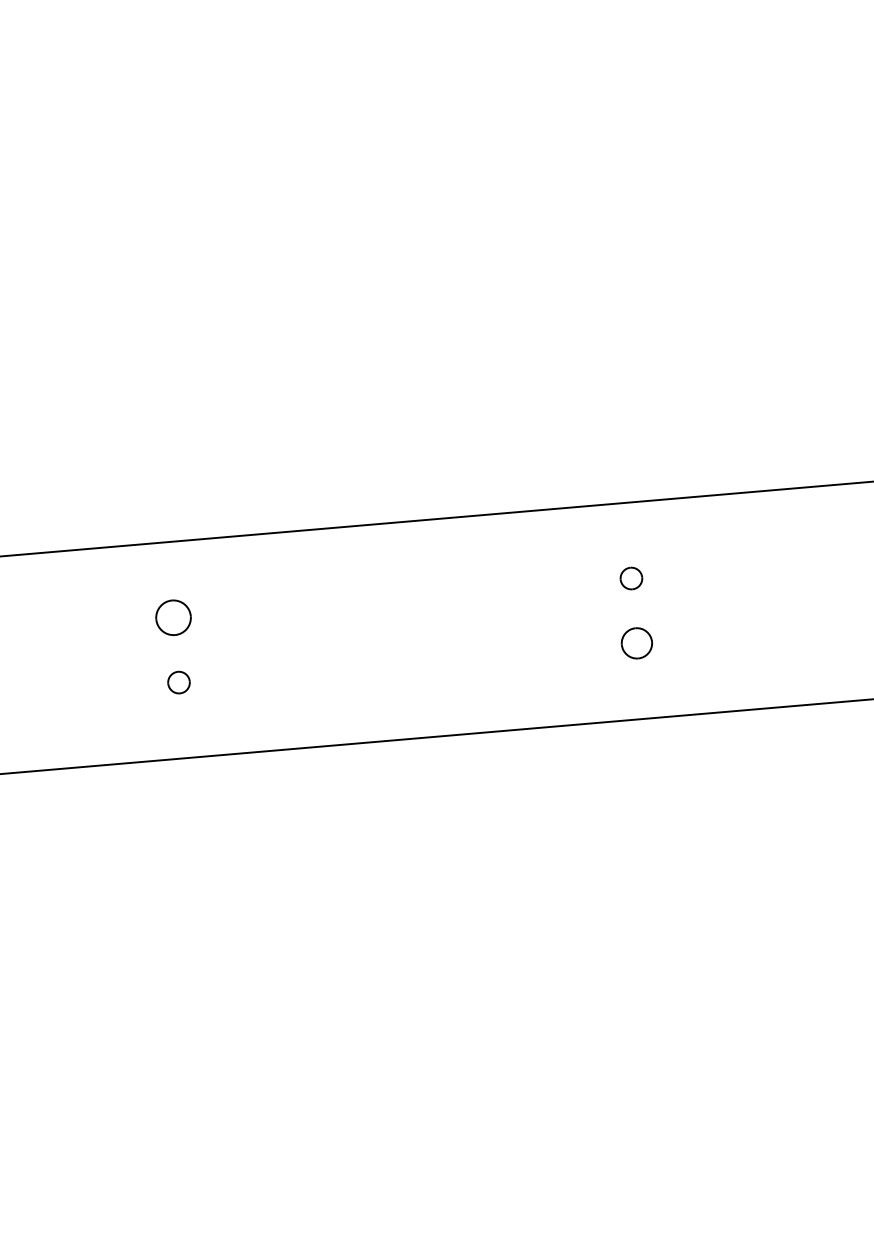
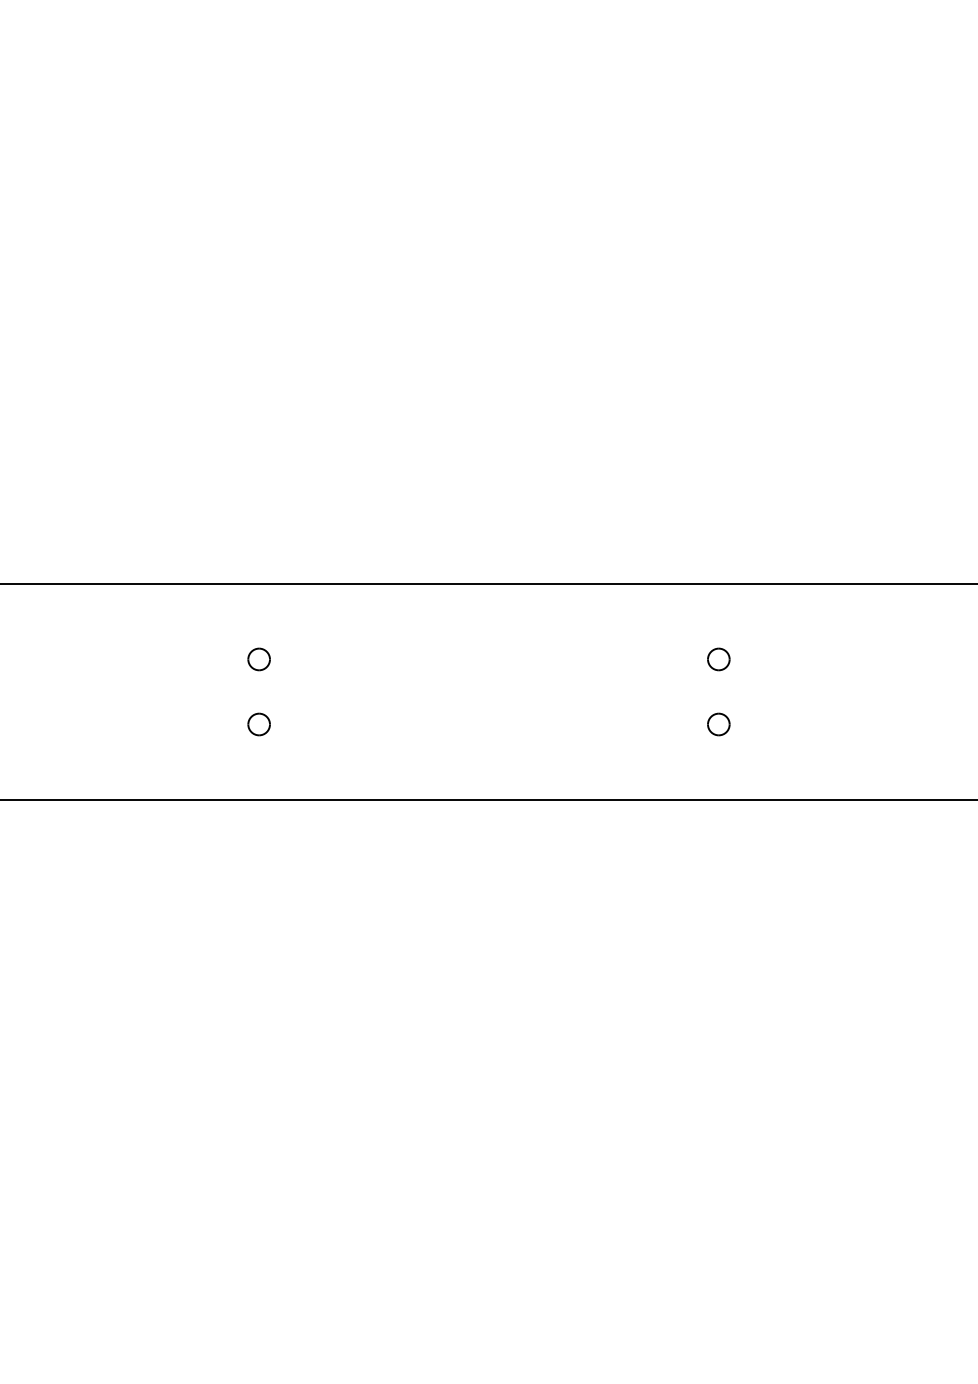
part: (172, 617) -> (258, 659), size x0.62
part: (636, 643) -> (718, 724), size x0.71

